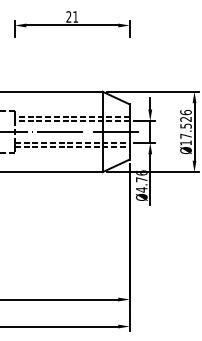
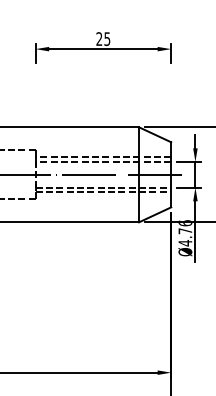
text: (75, 16) -> (107, 38), 21 -> 25

